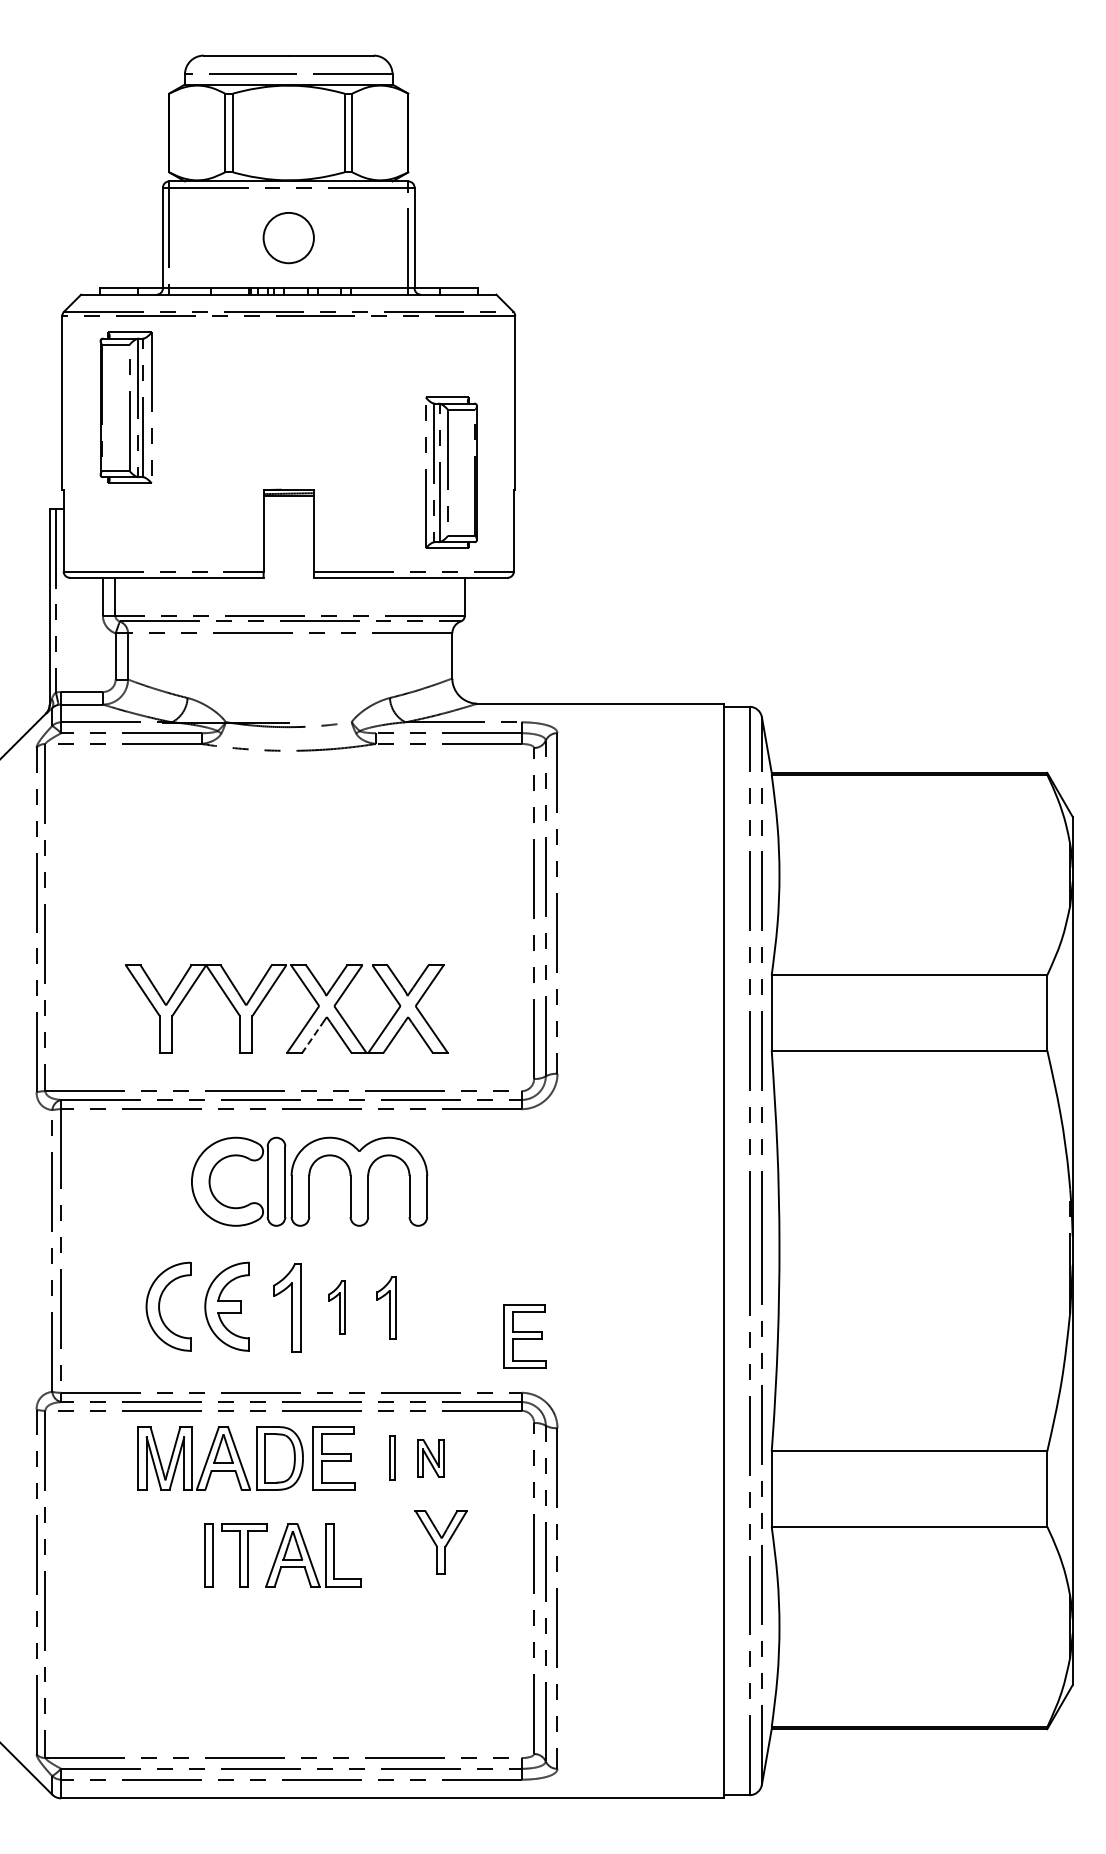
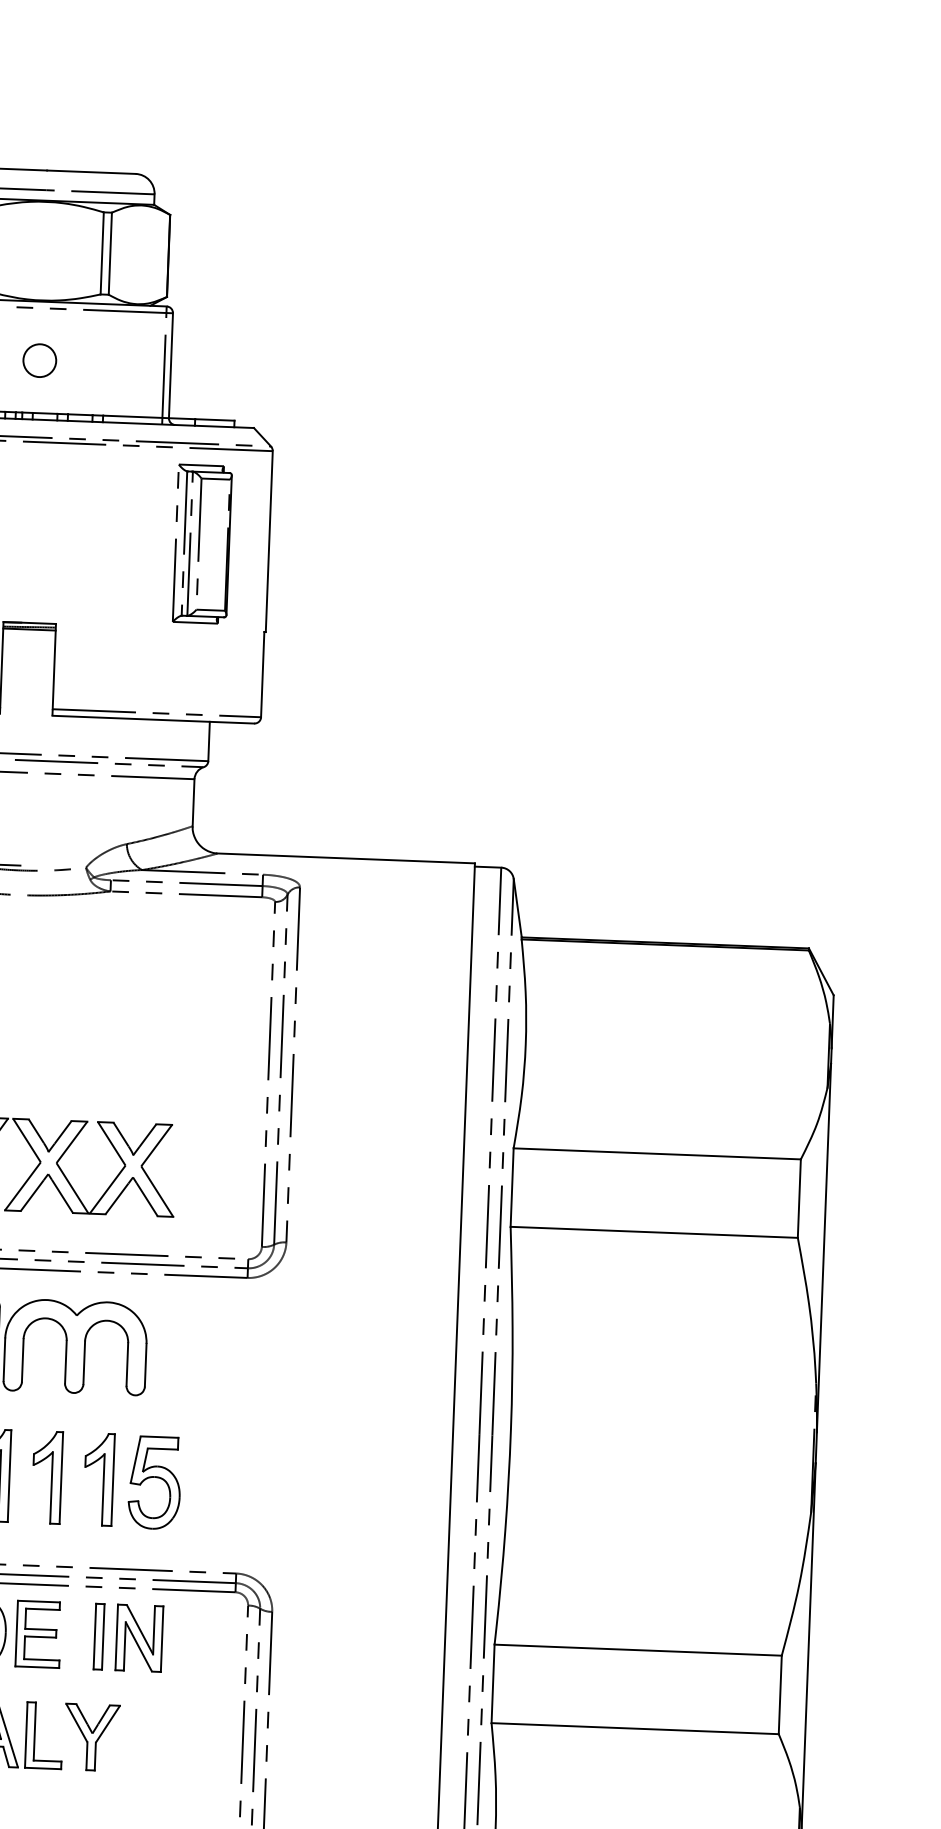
circle: (288, 237) -> (39, 360), size x0.62
part: (451, 472) -> (202, 543), moved
line: (312, 1037) -> (32, 1194), dashed -> solid
part: (336, 1307) -> (46, 1477), size x1.67
part: (386, 1307) -> (98, 1479), size x1.43
part: (440, 1308) -> (155, 1482), added
part: (524, 1336) -> (241, 1514), removed
part: (392, 1458) -> (99, 1636), size x1.43
part: (430, 1458) -> (138, 1638), size x1.67
part: (440, 1542) -> (91, 1737), moved

